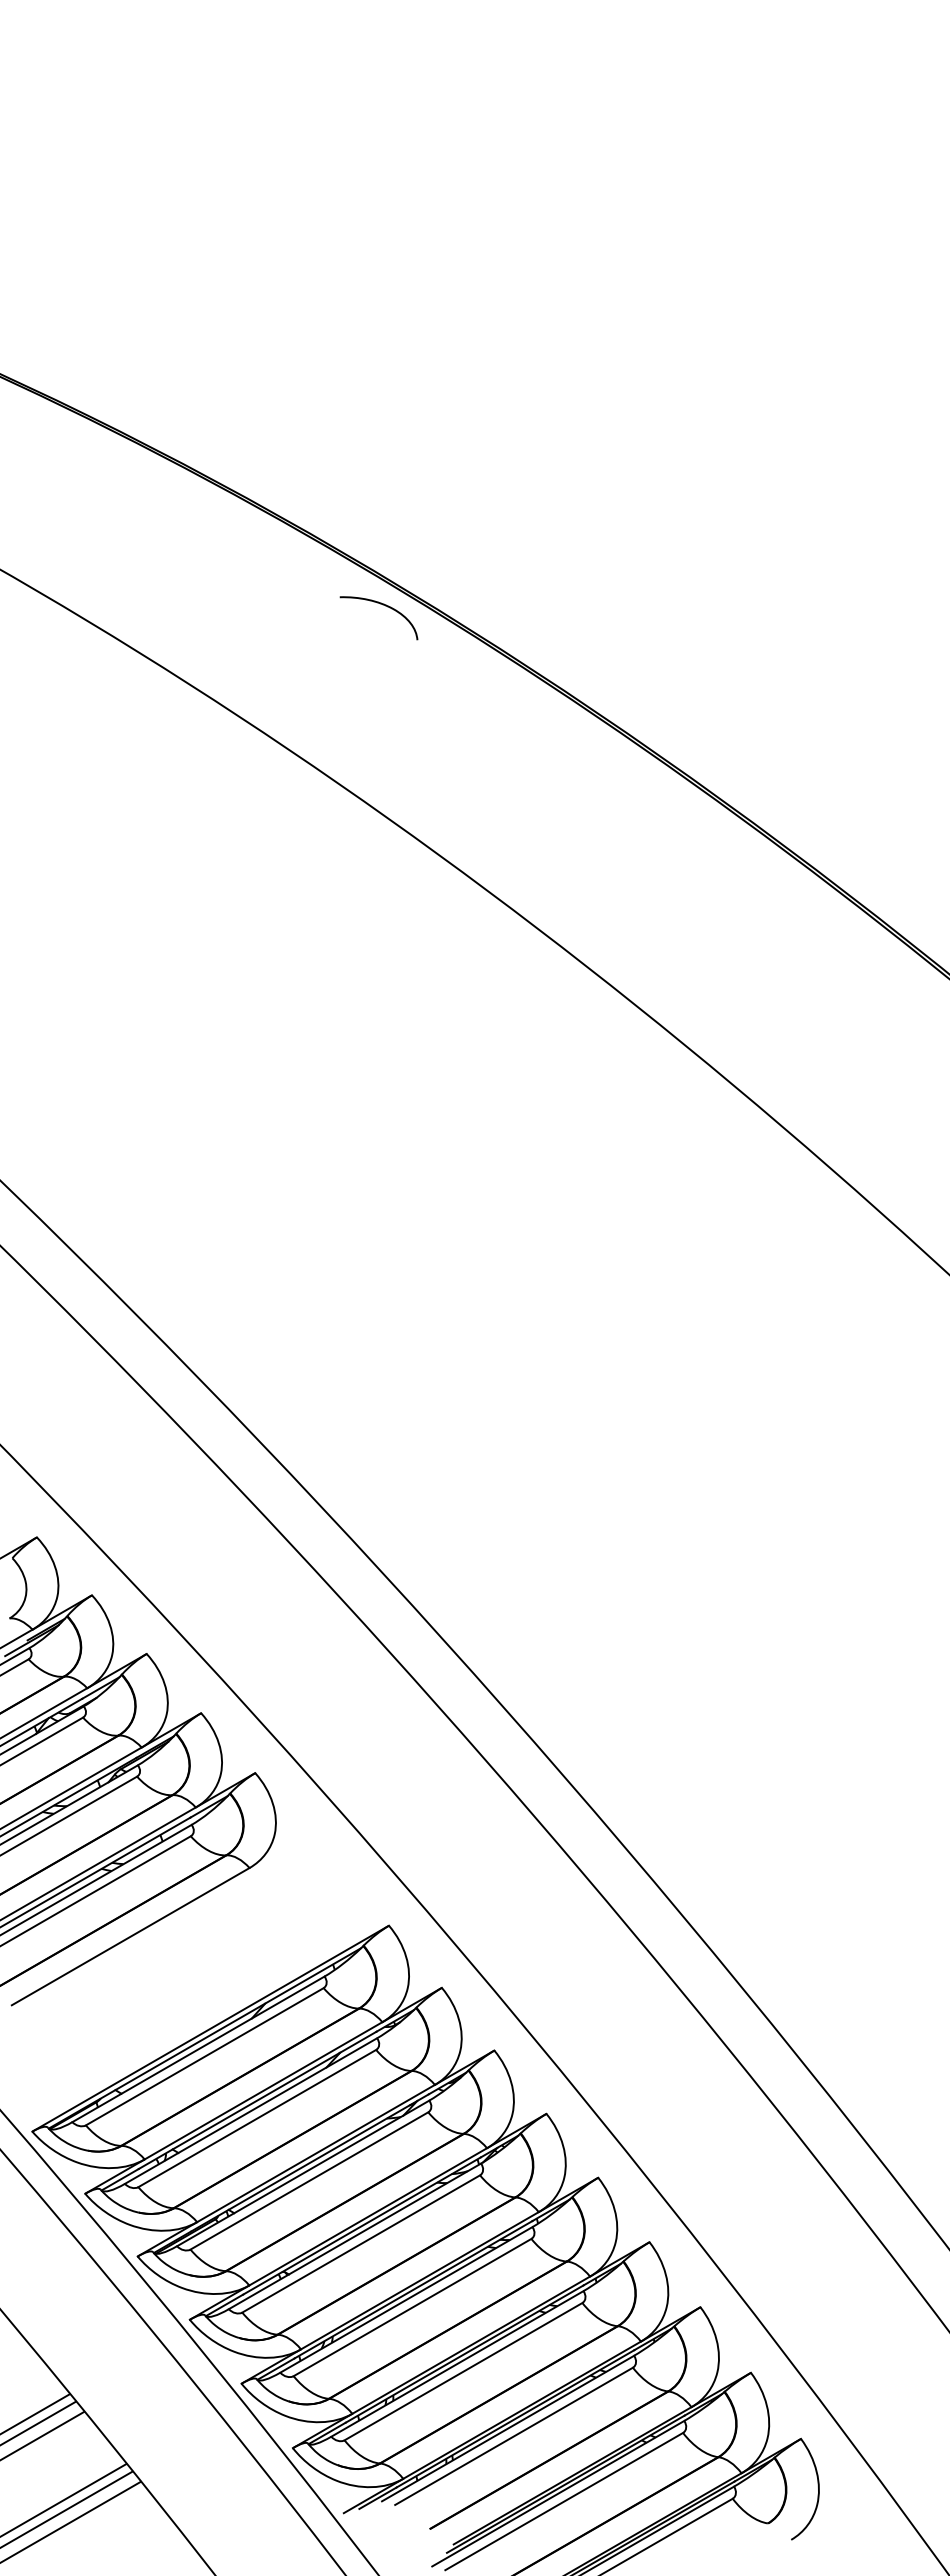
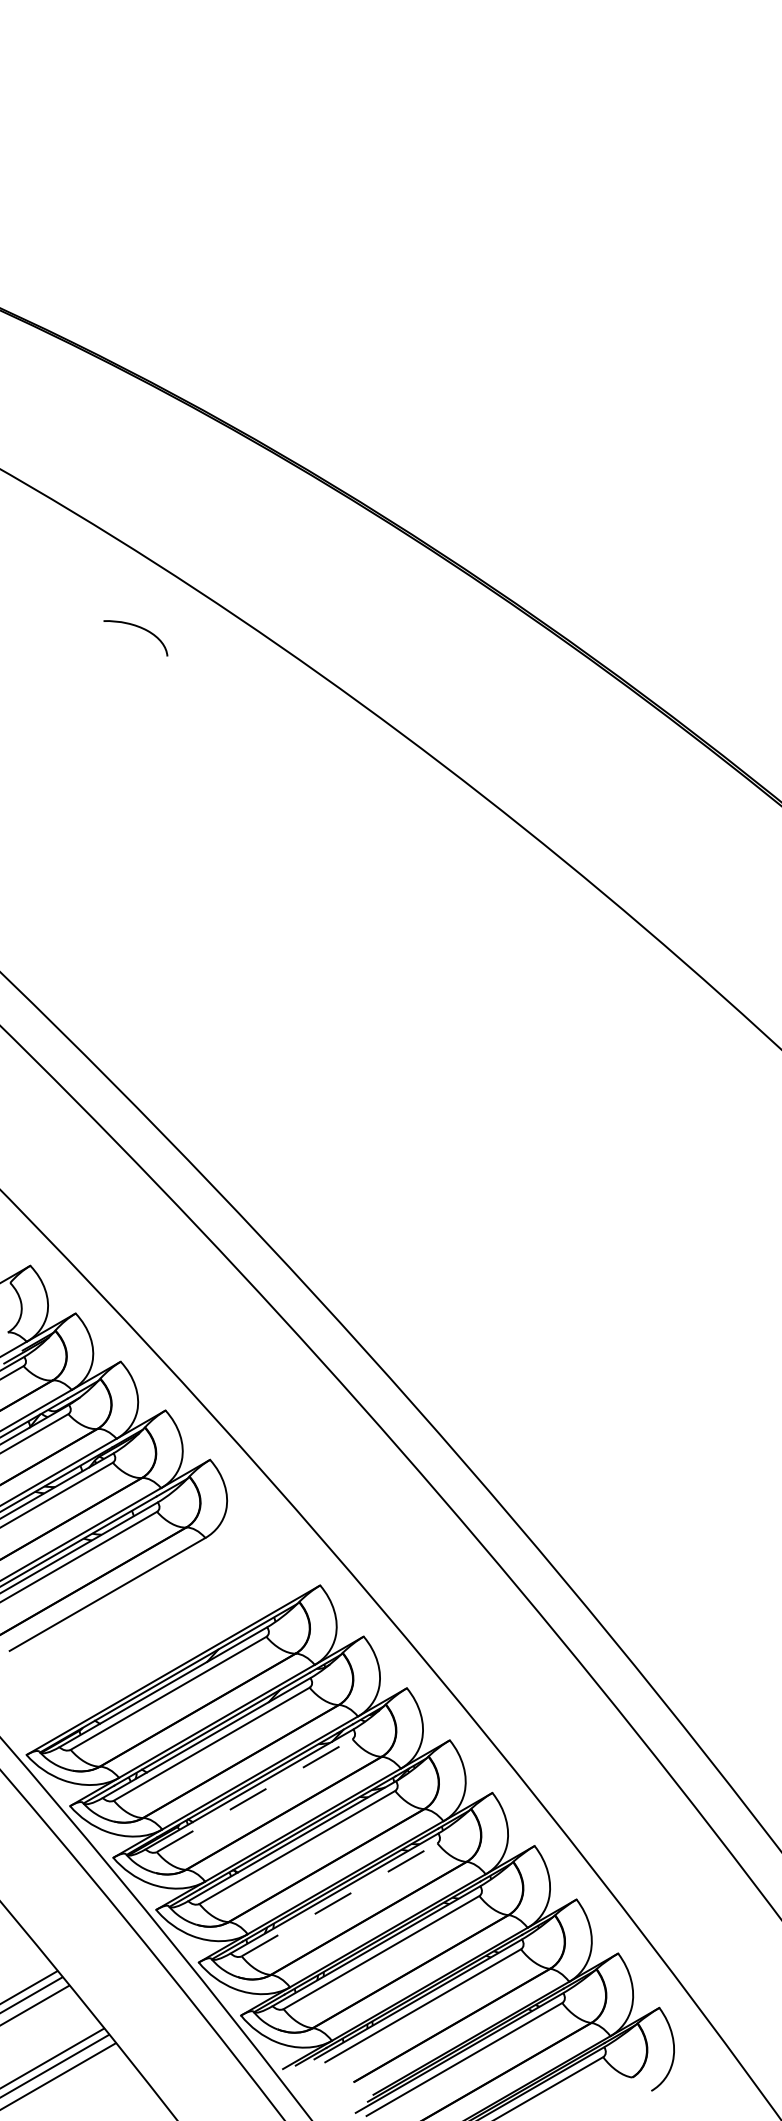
curve: (382, 605) -> (138, 627), moved
line: (309, 2180) -> (254, 1795), solid -> dashed
line: (412, 2307) -> (339, 1899), solid -> dashed

